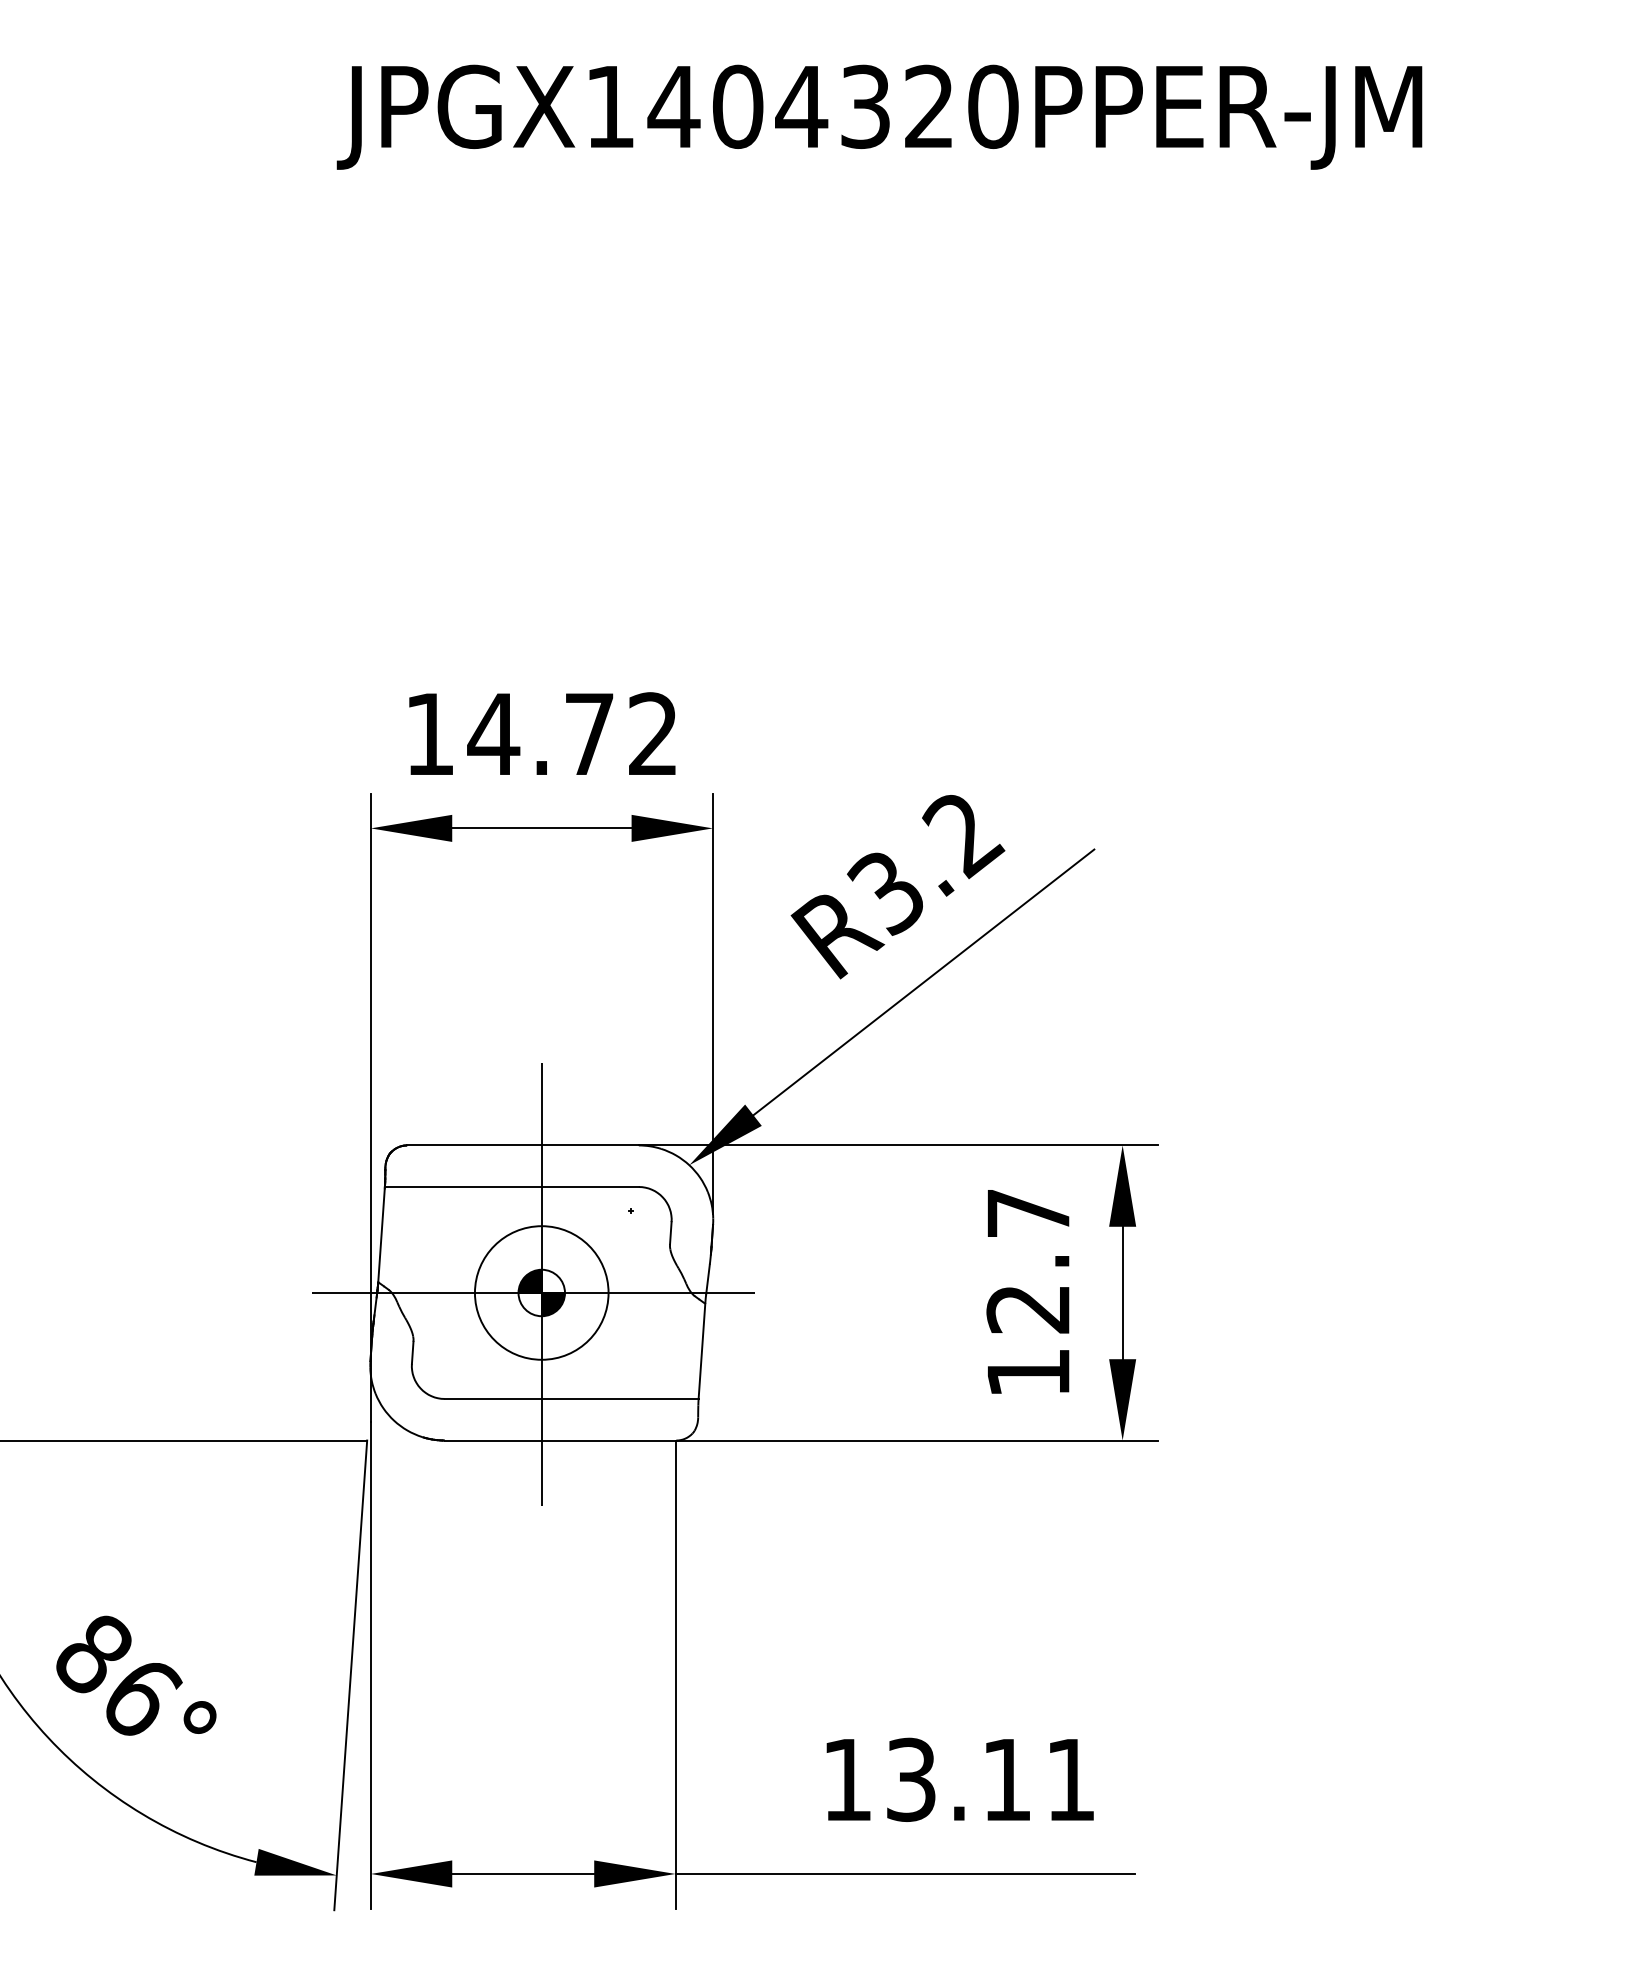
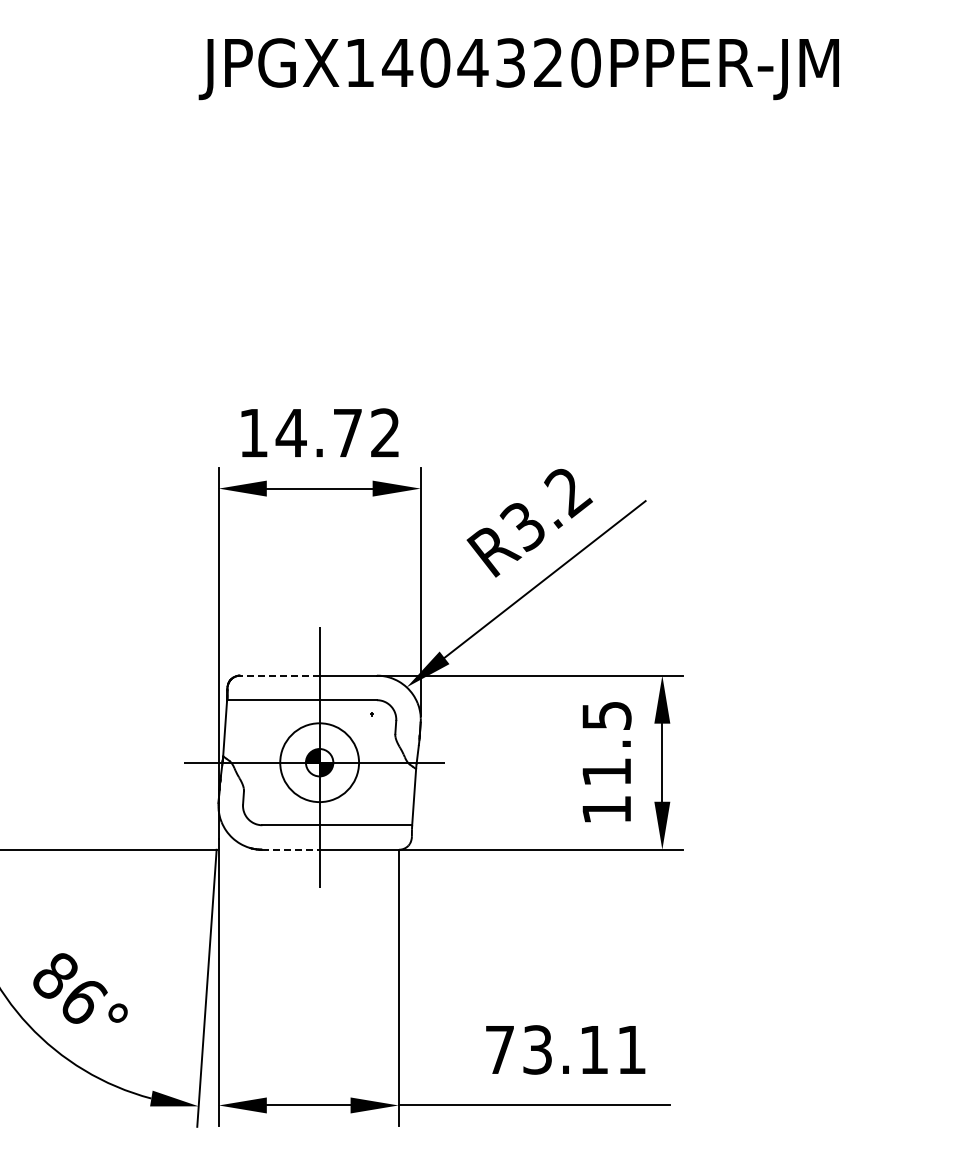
line: (473, 1145) -> (279, 675), solid -> dashed
text: (1027, 1262) -> (606, 744), 12.7 -> 11.5
line: (494, 1440) -> (291, 849), solid -> dashed
text: (846, 1779) -> (499, 1049), 13.11 -> 73.11

